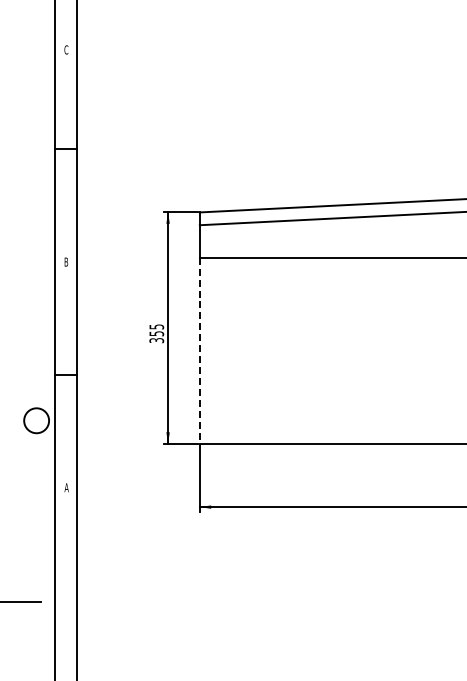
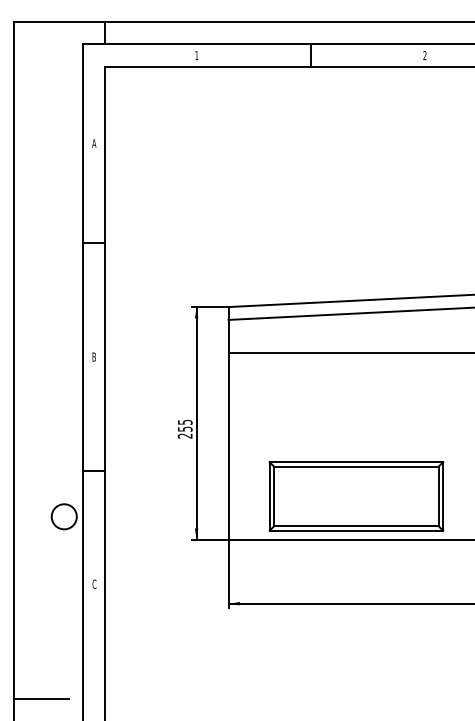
text: (66, 49) -> (94, 143), C -> A
text: (157, 340) -> (185, 435), 355 -> 255
line: (199, 350) -> (228, 446), dashed -> solid
part: (326, 400) -> (356, 496), added
text: (66, 487) -> (94, 583), A -> C

